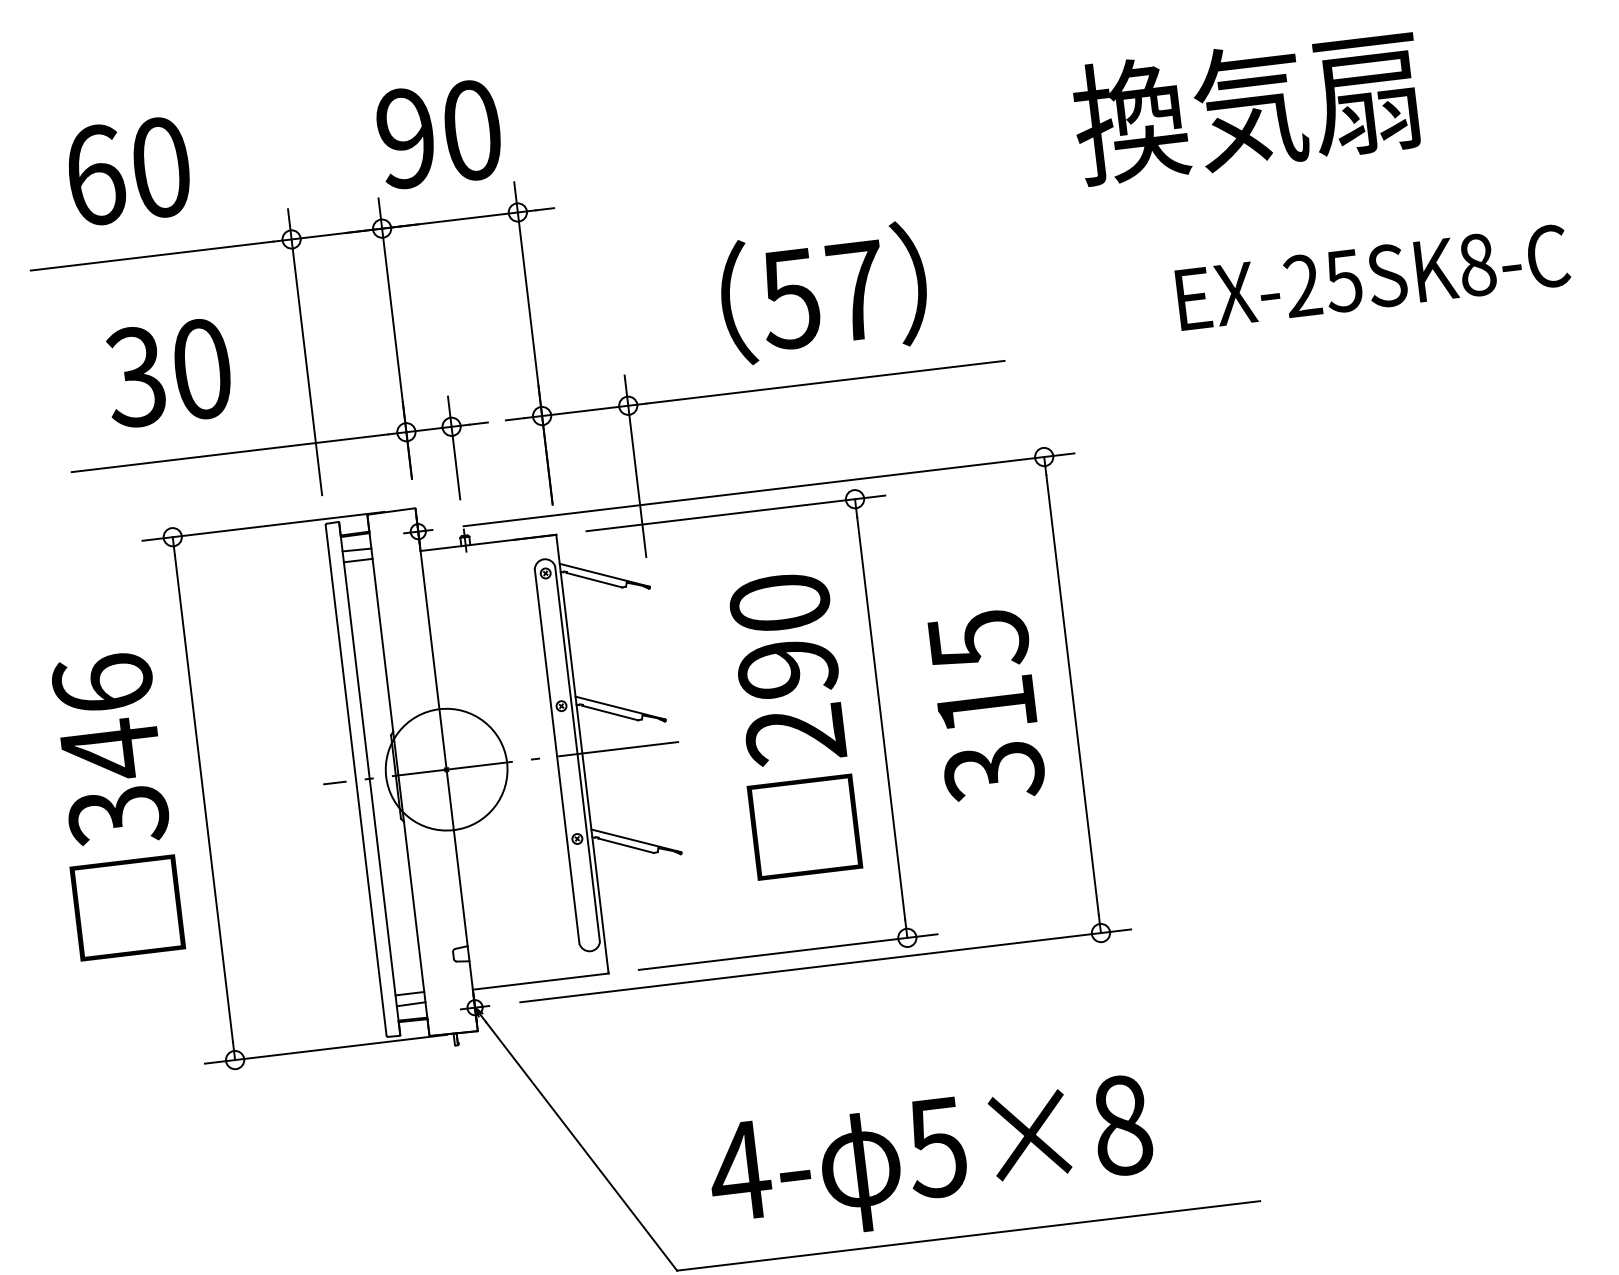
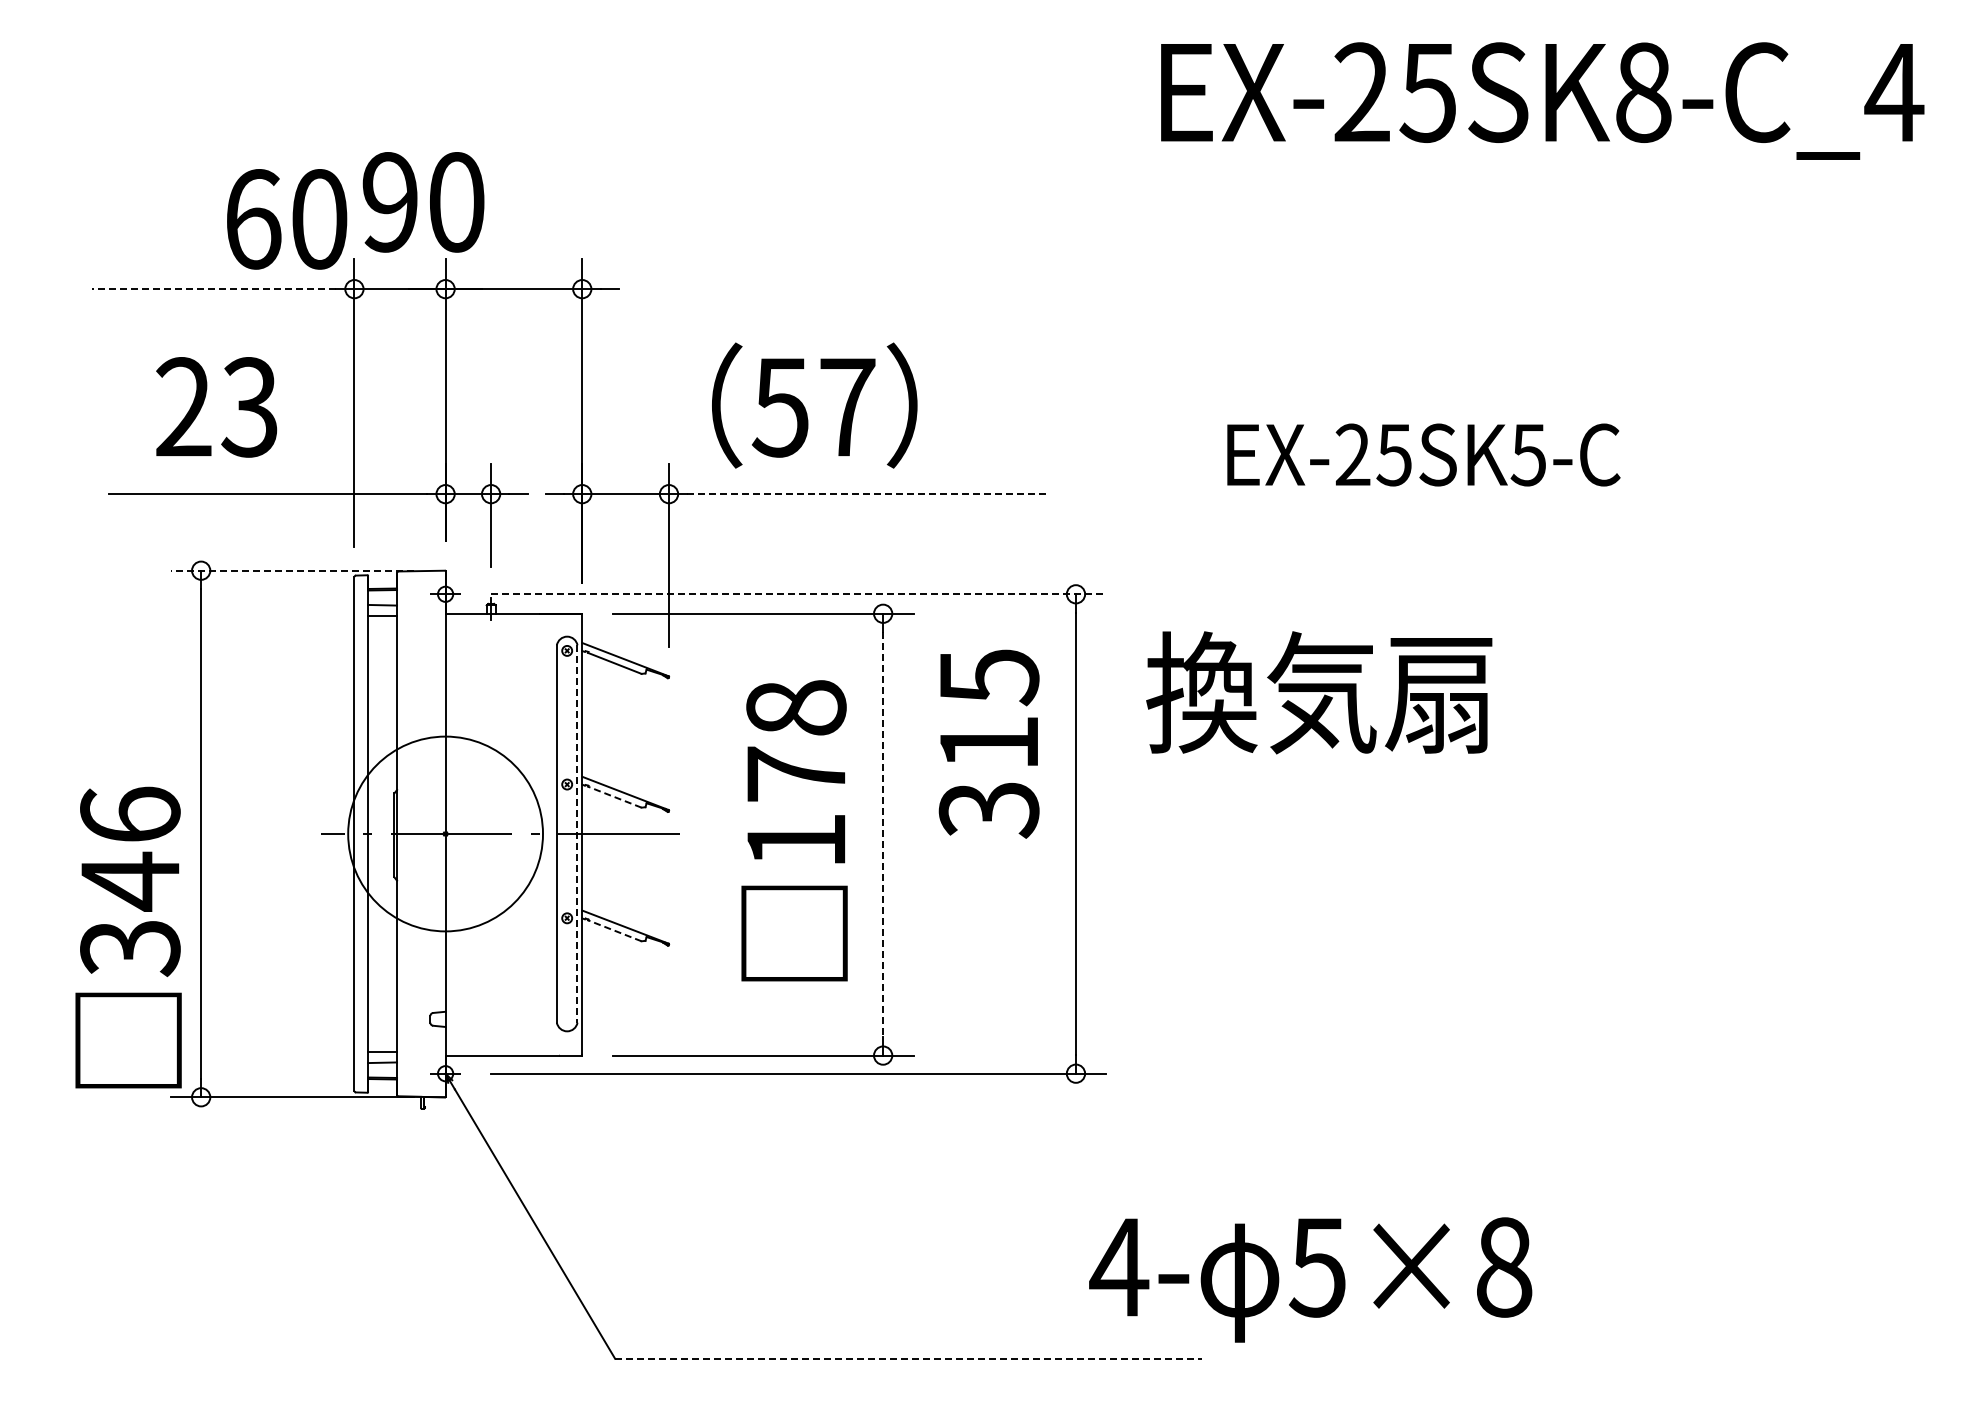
text: (1247, 106) -> (1319, 692), moved
text: (439, 134) -> (423, 202), moved
text: (129, 171) -> (287, 219), moved
line: (151, 256) -> (213, 289), solid -> dashed
text: (1476, 264) -> (1528, 454), EX-25SK8-C -> EX-25SK5-C
text: (823, 293) -> (814, 405), moved
text: (167, 373) -> (215, 407), 30 -> 23
line: (826, 382) -> (868, 494), solid -> dashed
line: (768, 490) -> (798, 594), solid -> dashed
line: (263, 526) -> (292, 570), solid -> dashed
text: (788, 669) -> (796, 774), 290 -> 178
text: (985, 705) -> (988, 743), moved
line: (610, 713) -> (614, 797), solid -> dashed
line: (881, 718) -> (883, 834), solid -> dashed
line: (577, 754) -> (577, 834), solid -> dashed
circle: (446, 769) -> (445, 833), size x1.6
text: (115, 805) -> (128, 937), moved
line: (625, 845) -> (614, 930), solid -> dashed
text: (931, 1160) -> (1310, 1279), moved
line: (968, 1235) -> (908, 1358), solid -> dashed

